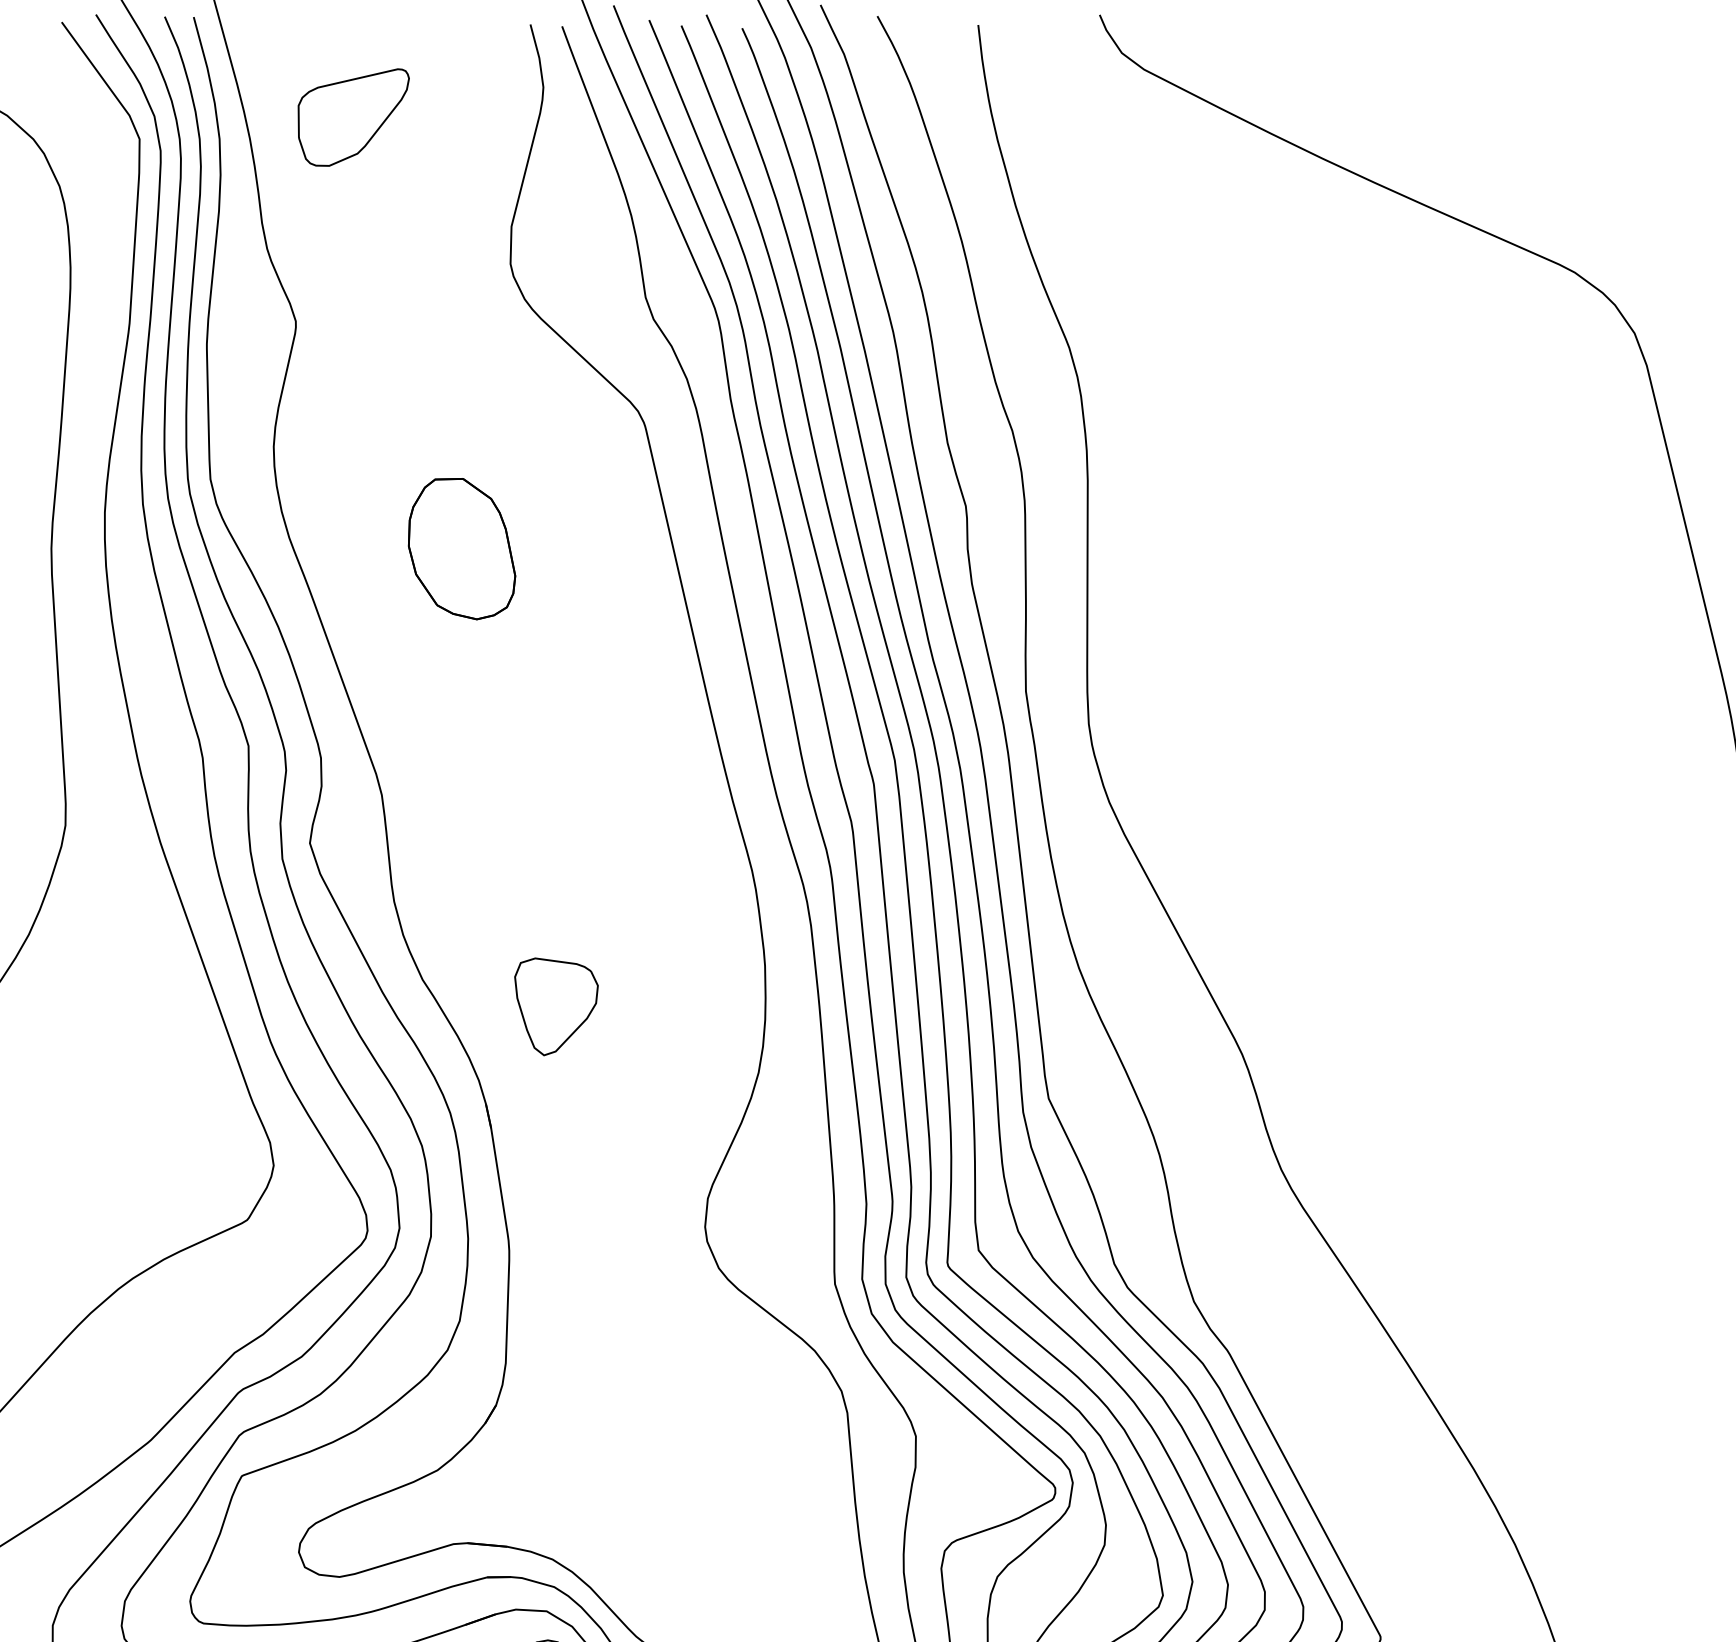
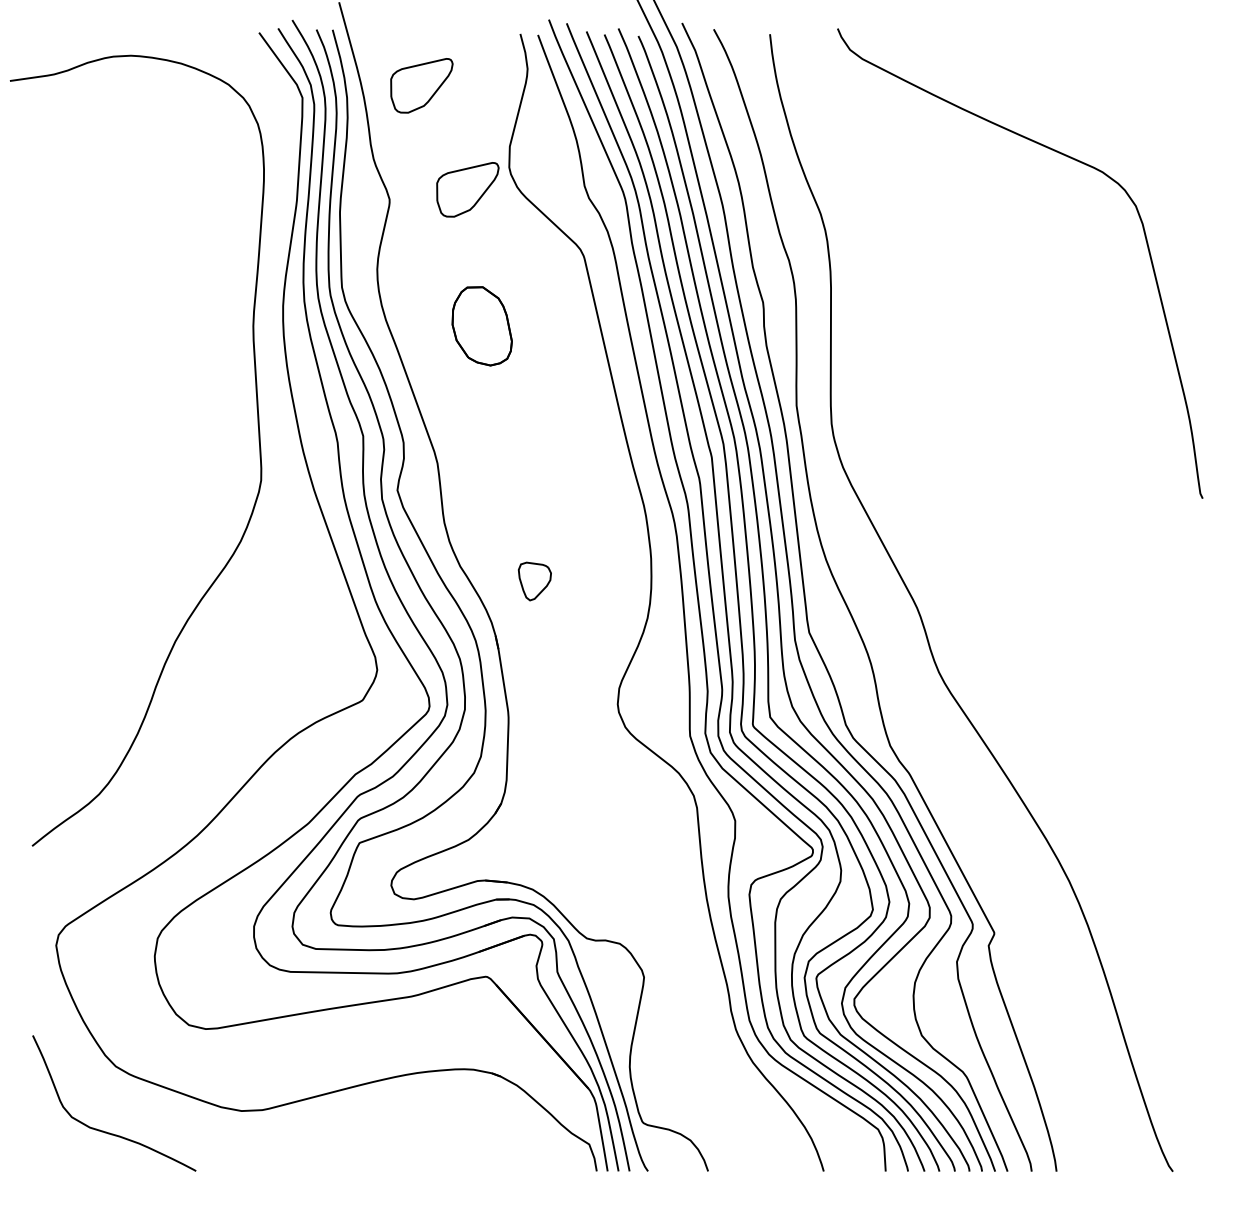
part: (435, 303) -> (467, 189), added
part: (555, 1006) -> (534, 581), size x0.7

